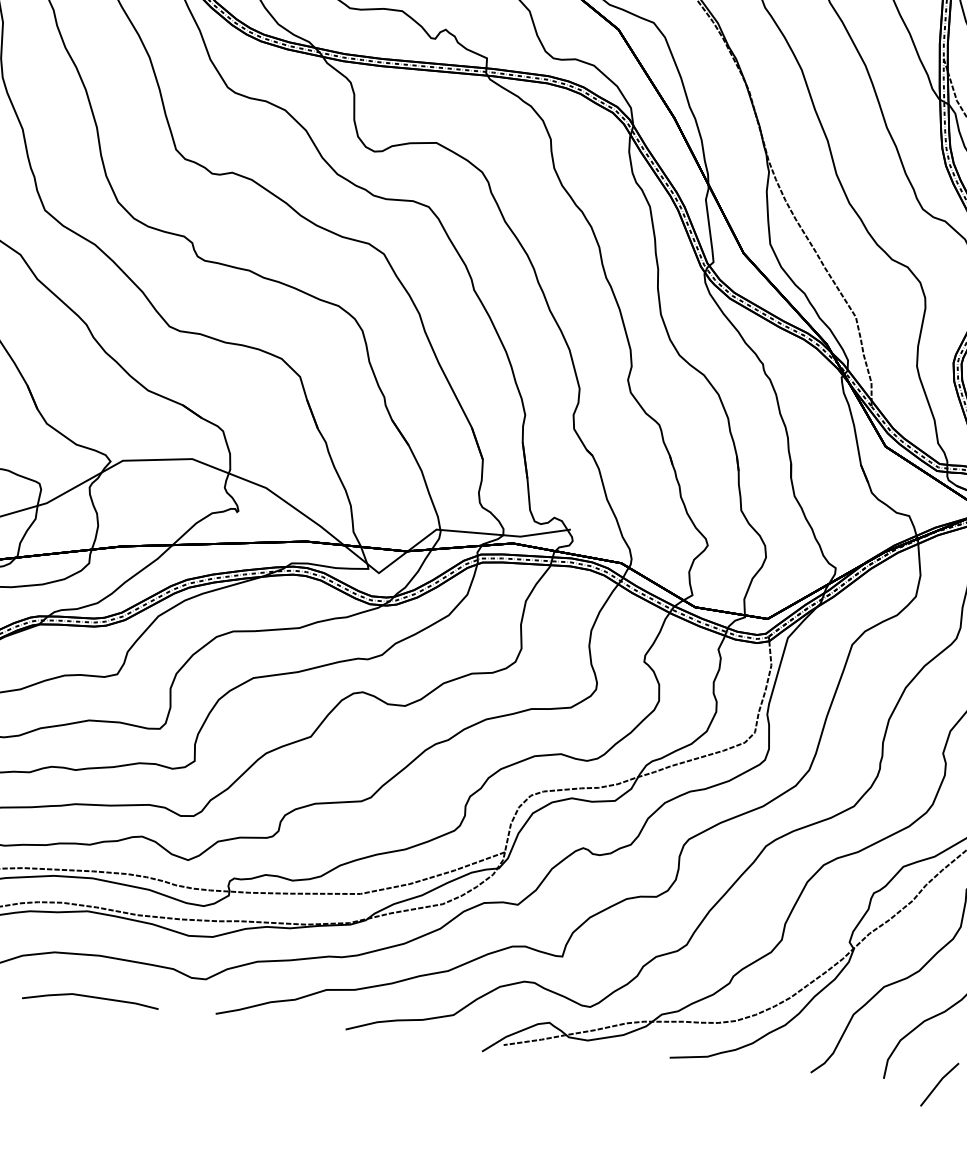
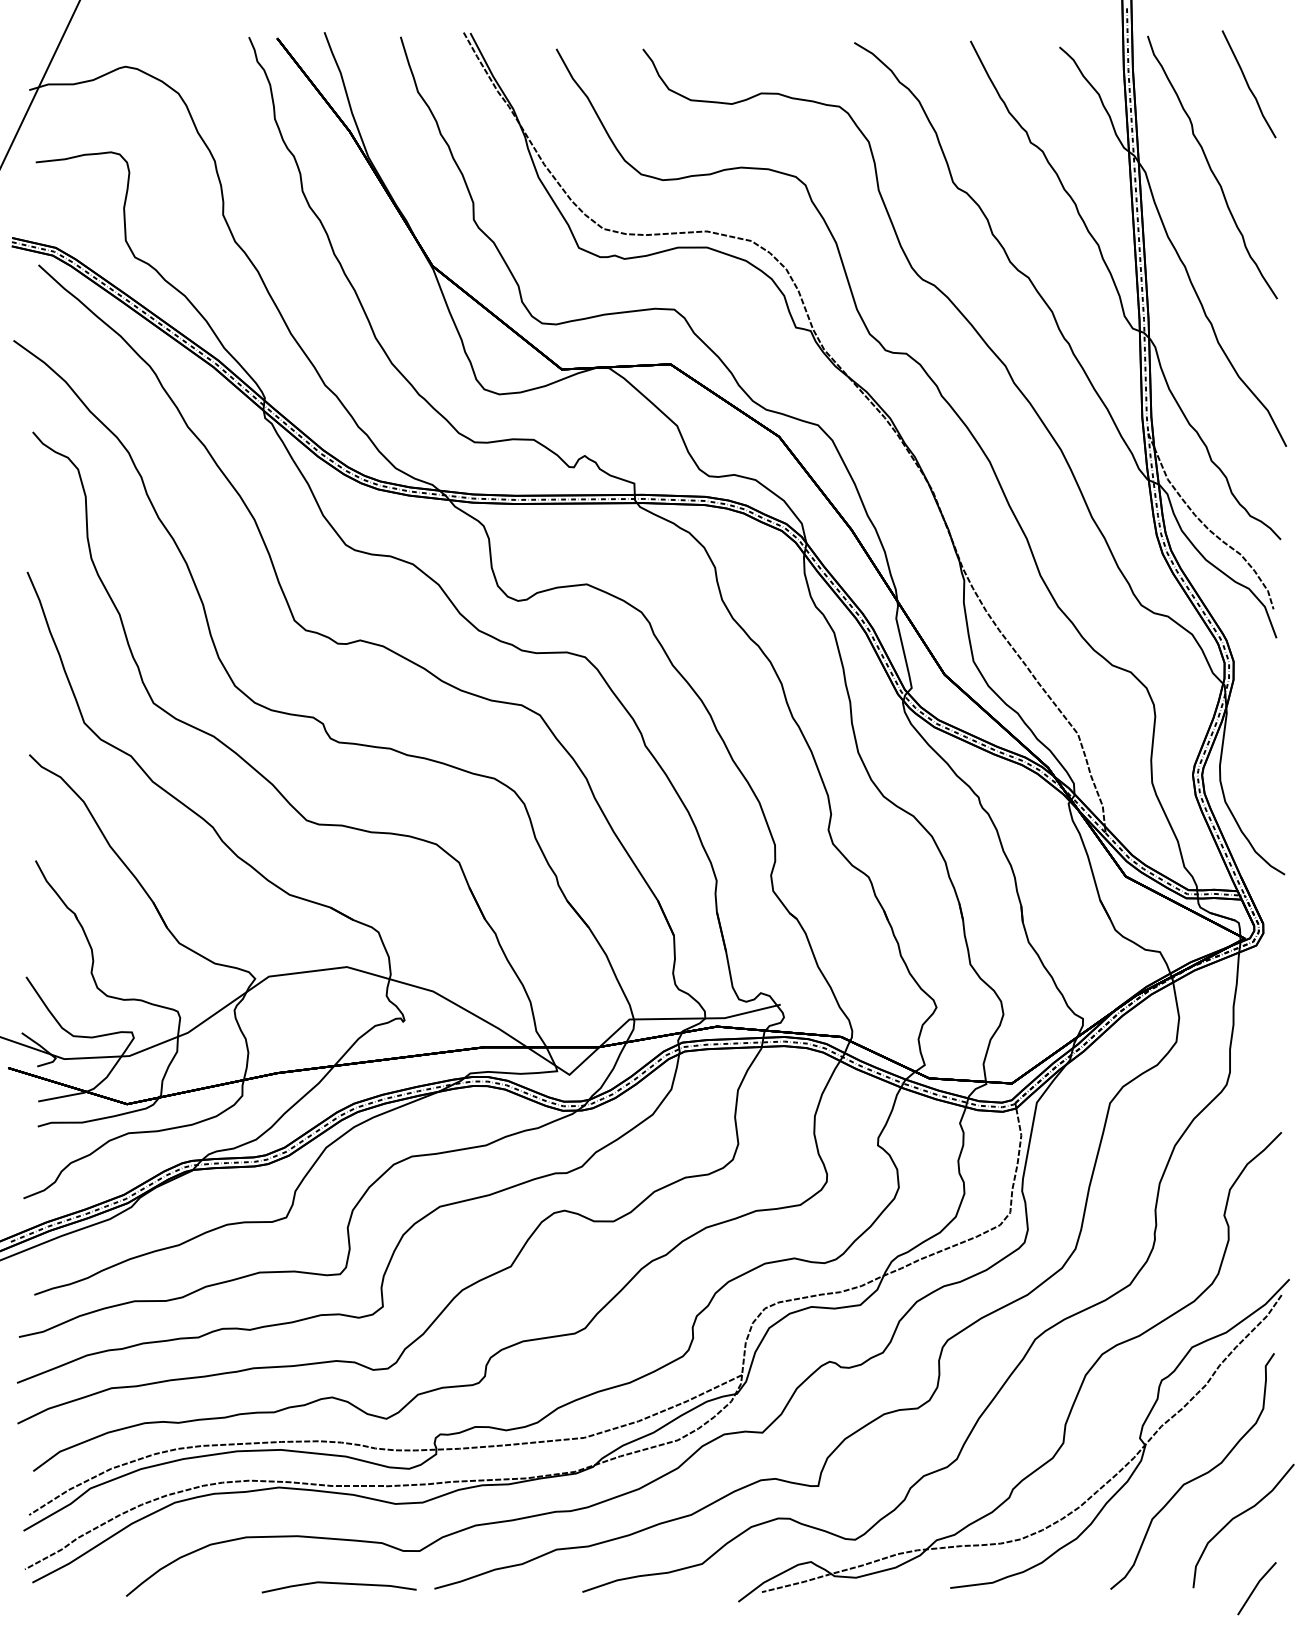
line: (90, 997) -> (338, 1584), moved

